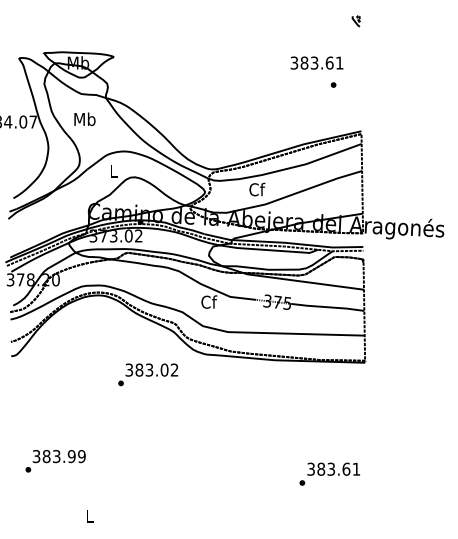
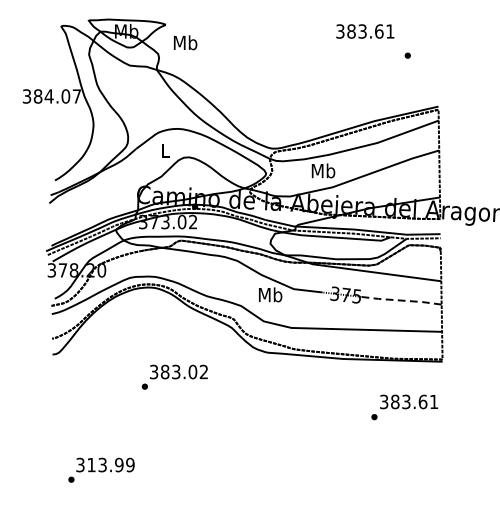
text: (316, 62) -> (364, 30), moved
text: (84, 118) -> (185, 41), moved
text: (256, 189) -> (322, 170), Cf -> Mb
text: (208, 301) -> (269, 294), Cf -> Mb
line: (327, 307) -> (401, 300), solid -> dashed
text: (148, 374) -> (175, 376), moved
text: (46, 456) -> (91, 465), 383.99 -> 313.99
text: (329, 473) -> (404, 406), moved

